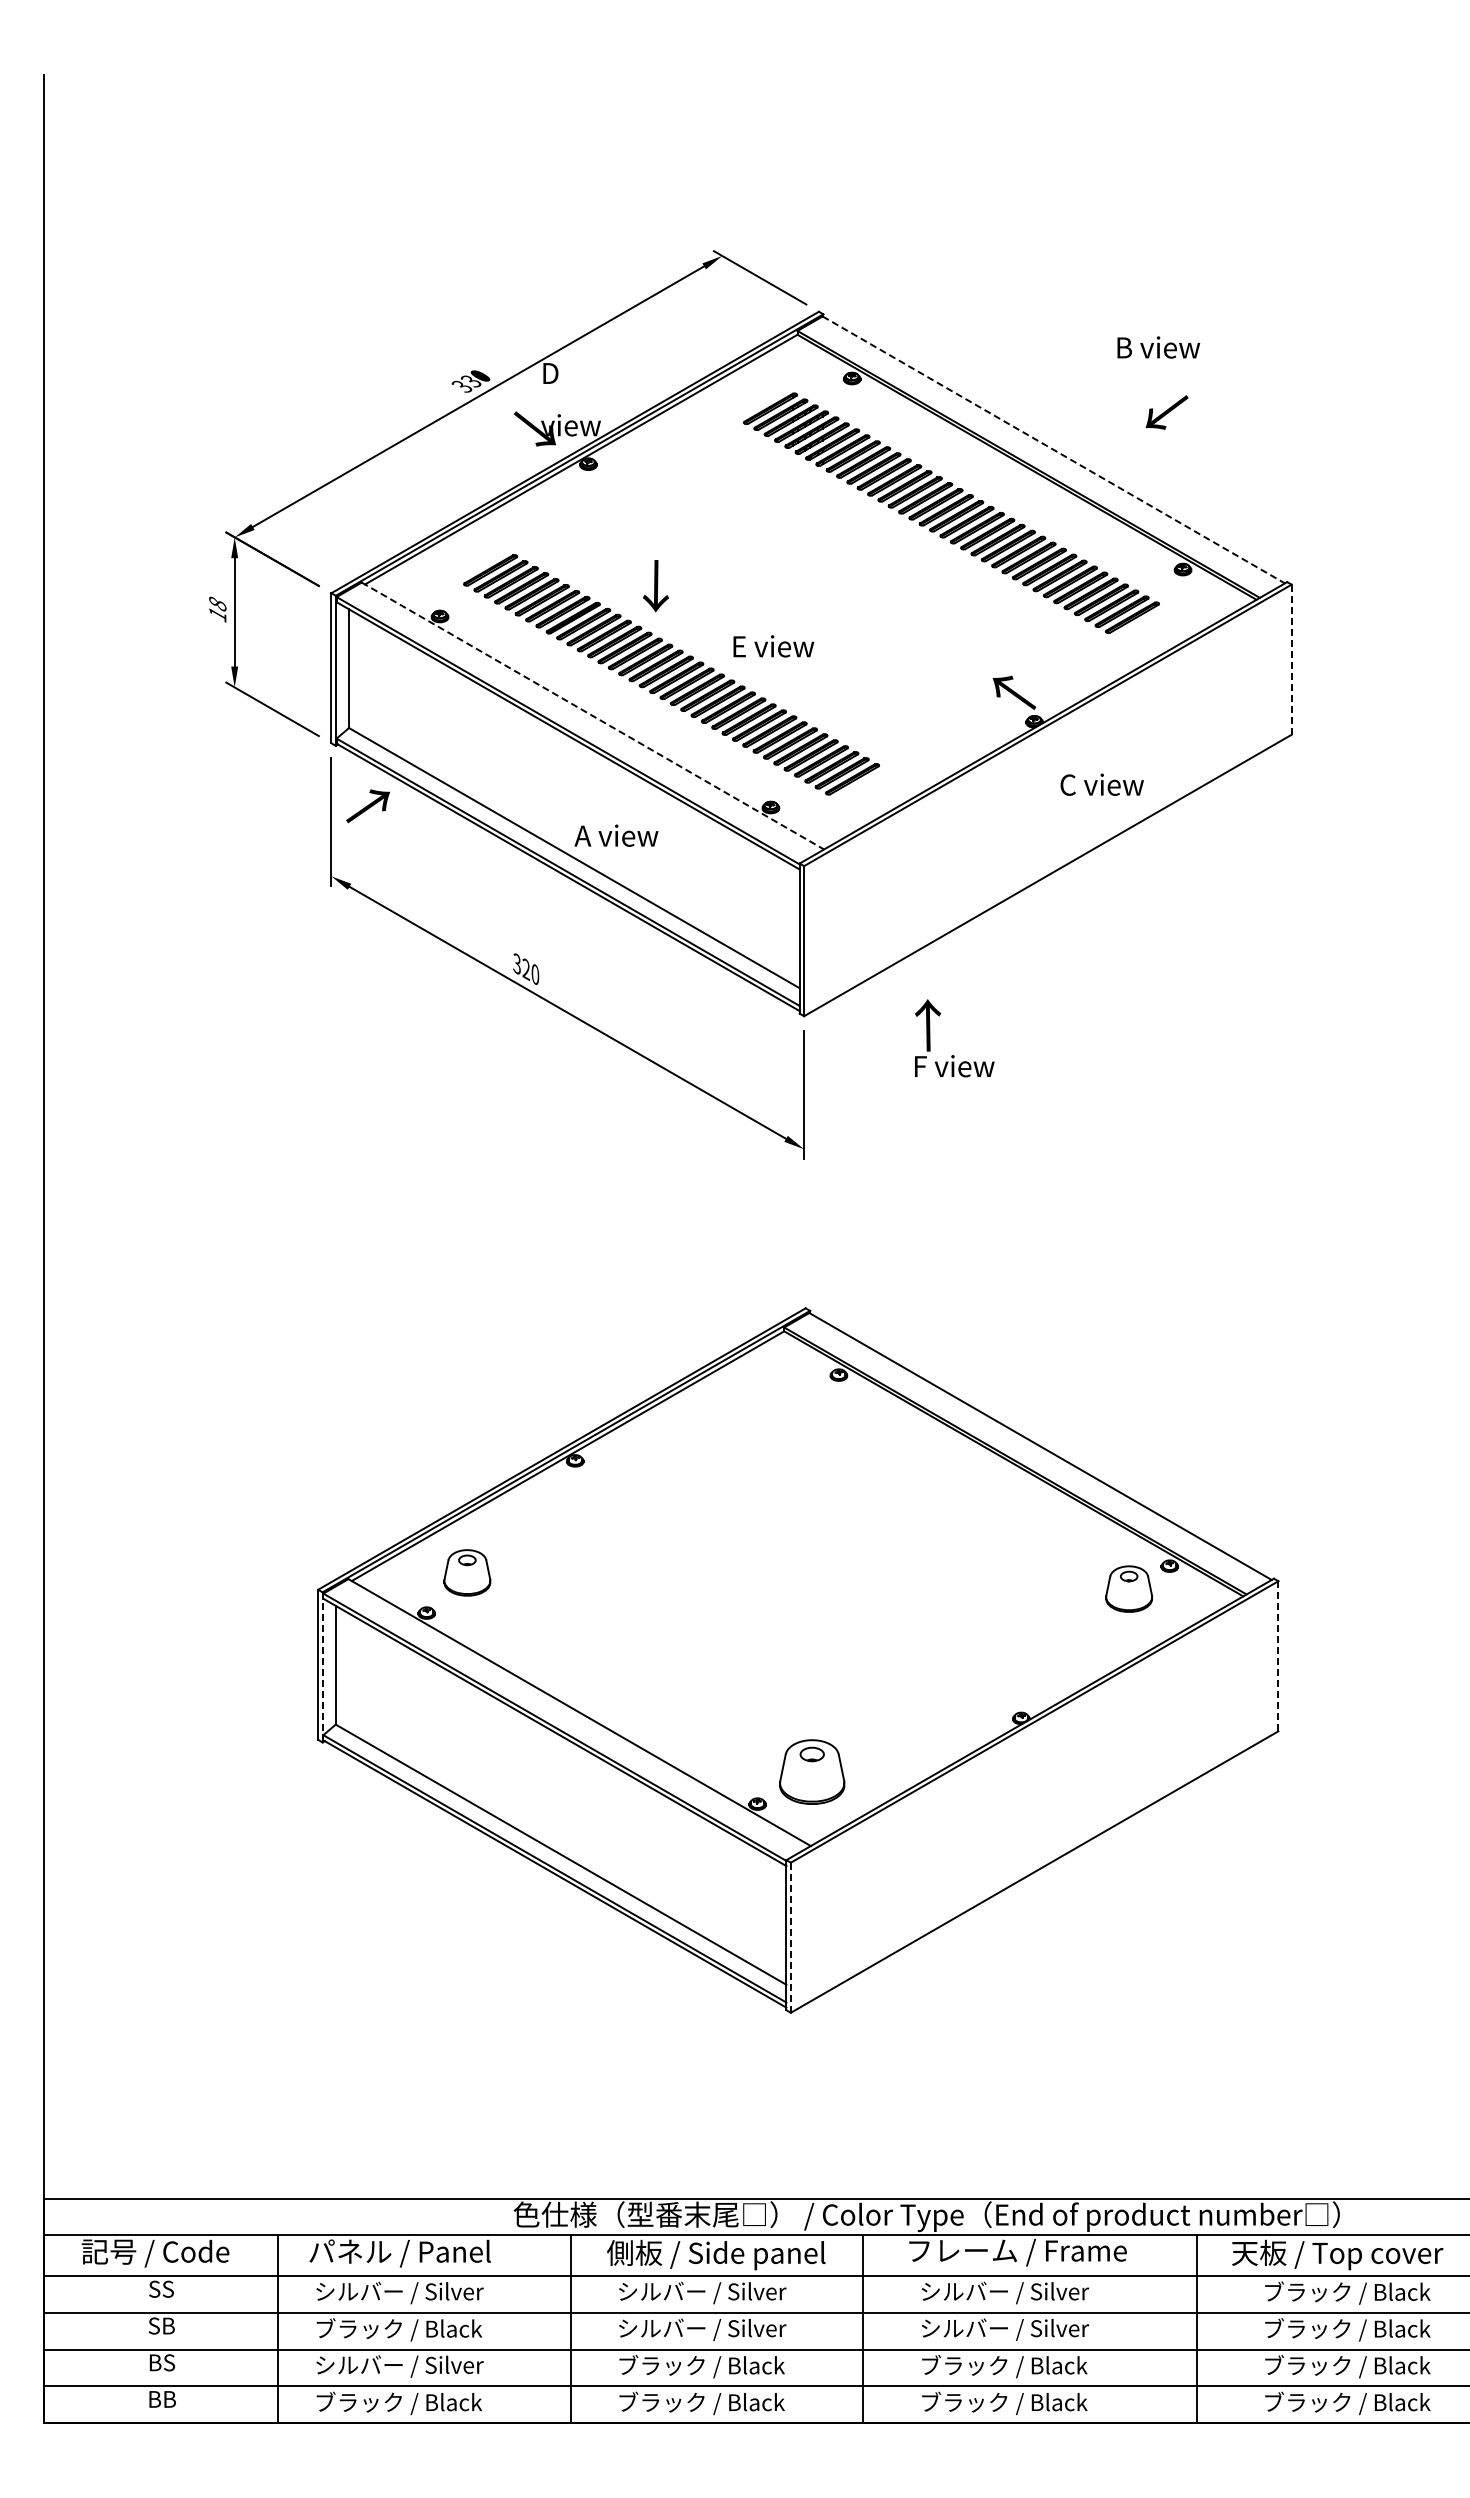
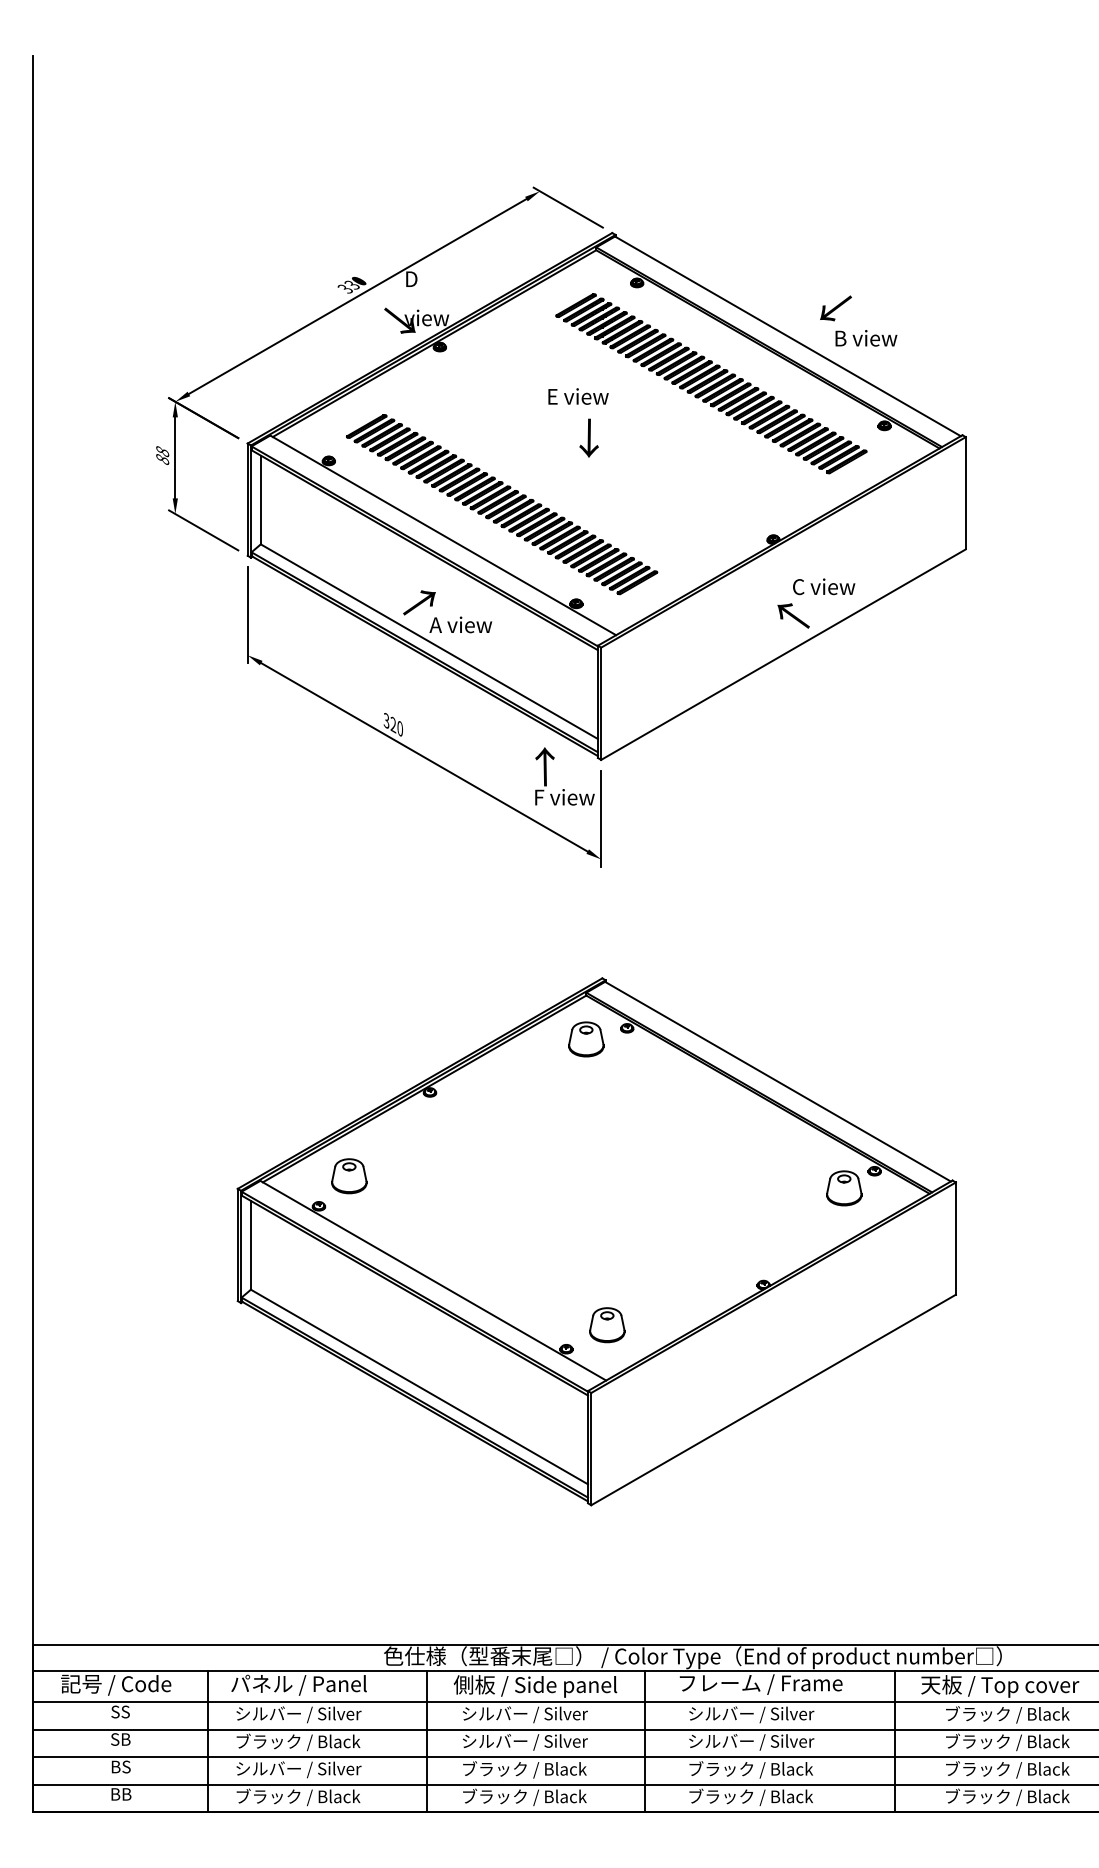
text: (1158, 347) -> (866, 338), moved
text: (1166, 412) -> (835, 308), moved
line: (1053, 449) -> (787, 336), dashed -> solid
text: (655, 586) -> (588, 438), moved
text: (217, 614) -> (162, 459), 18 -> 88
text: (773, 646) -> (578, 396), moved
line: (1291, 659) -> (965, 493), dashed -> solid
text: (1014, 692) -> (793, 615), moved
line: (592, 716) -> (442, 535), dashed -> solid
text: (367, 806) -> (418, 603), moved
text: (954, 1038) -> (564, 776), moved
part: (784, 1389) -> (586, 1039), added
line: (1278, 1655) -> (955, 1238), dashed -> solid
line: (322, 1666) -> (240, 1246), dashed -> solid
part: (812, 1771) -> (607, 1324), size x0.71
line: (790, 1938) -> (591, 1449), dashed -> solid

